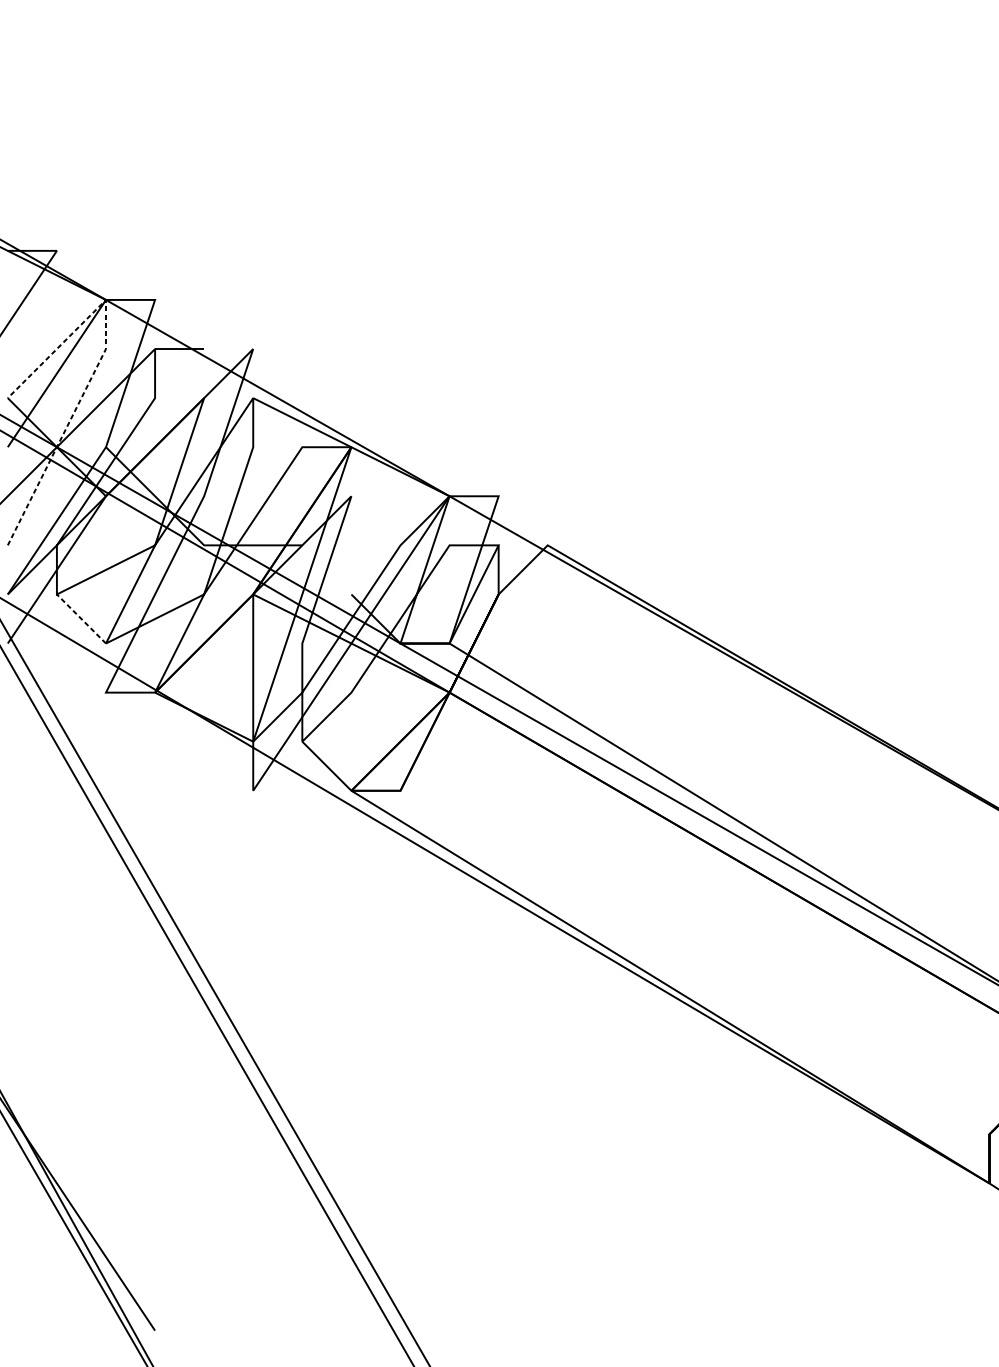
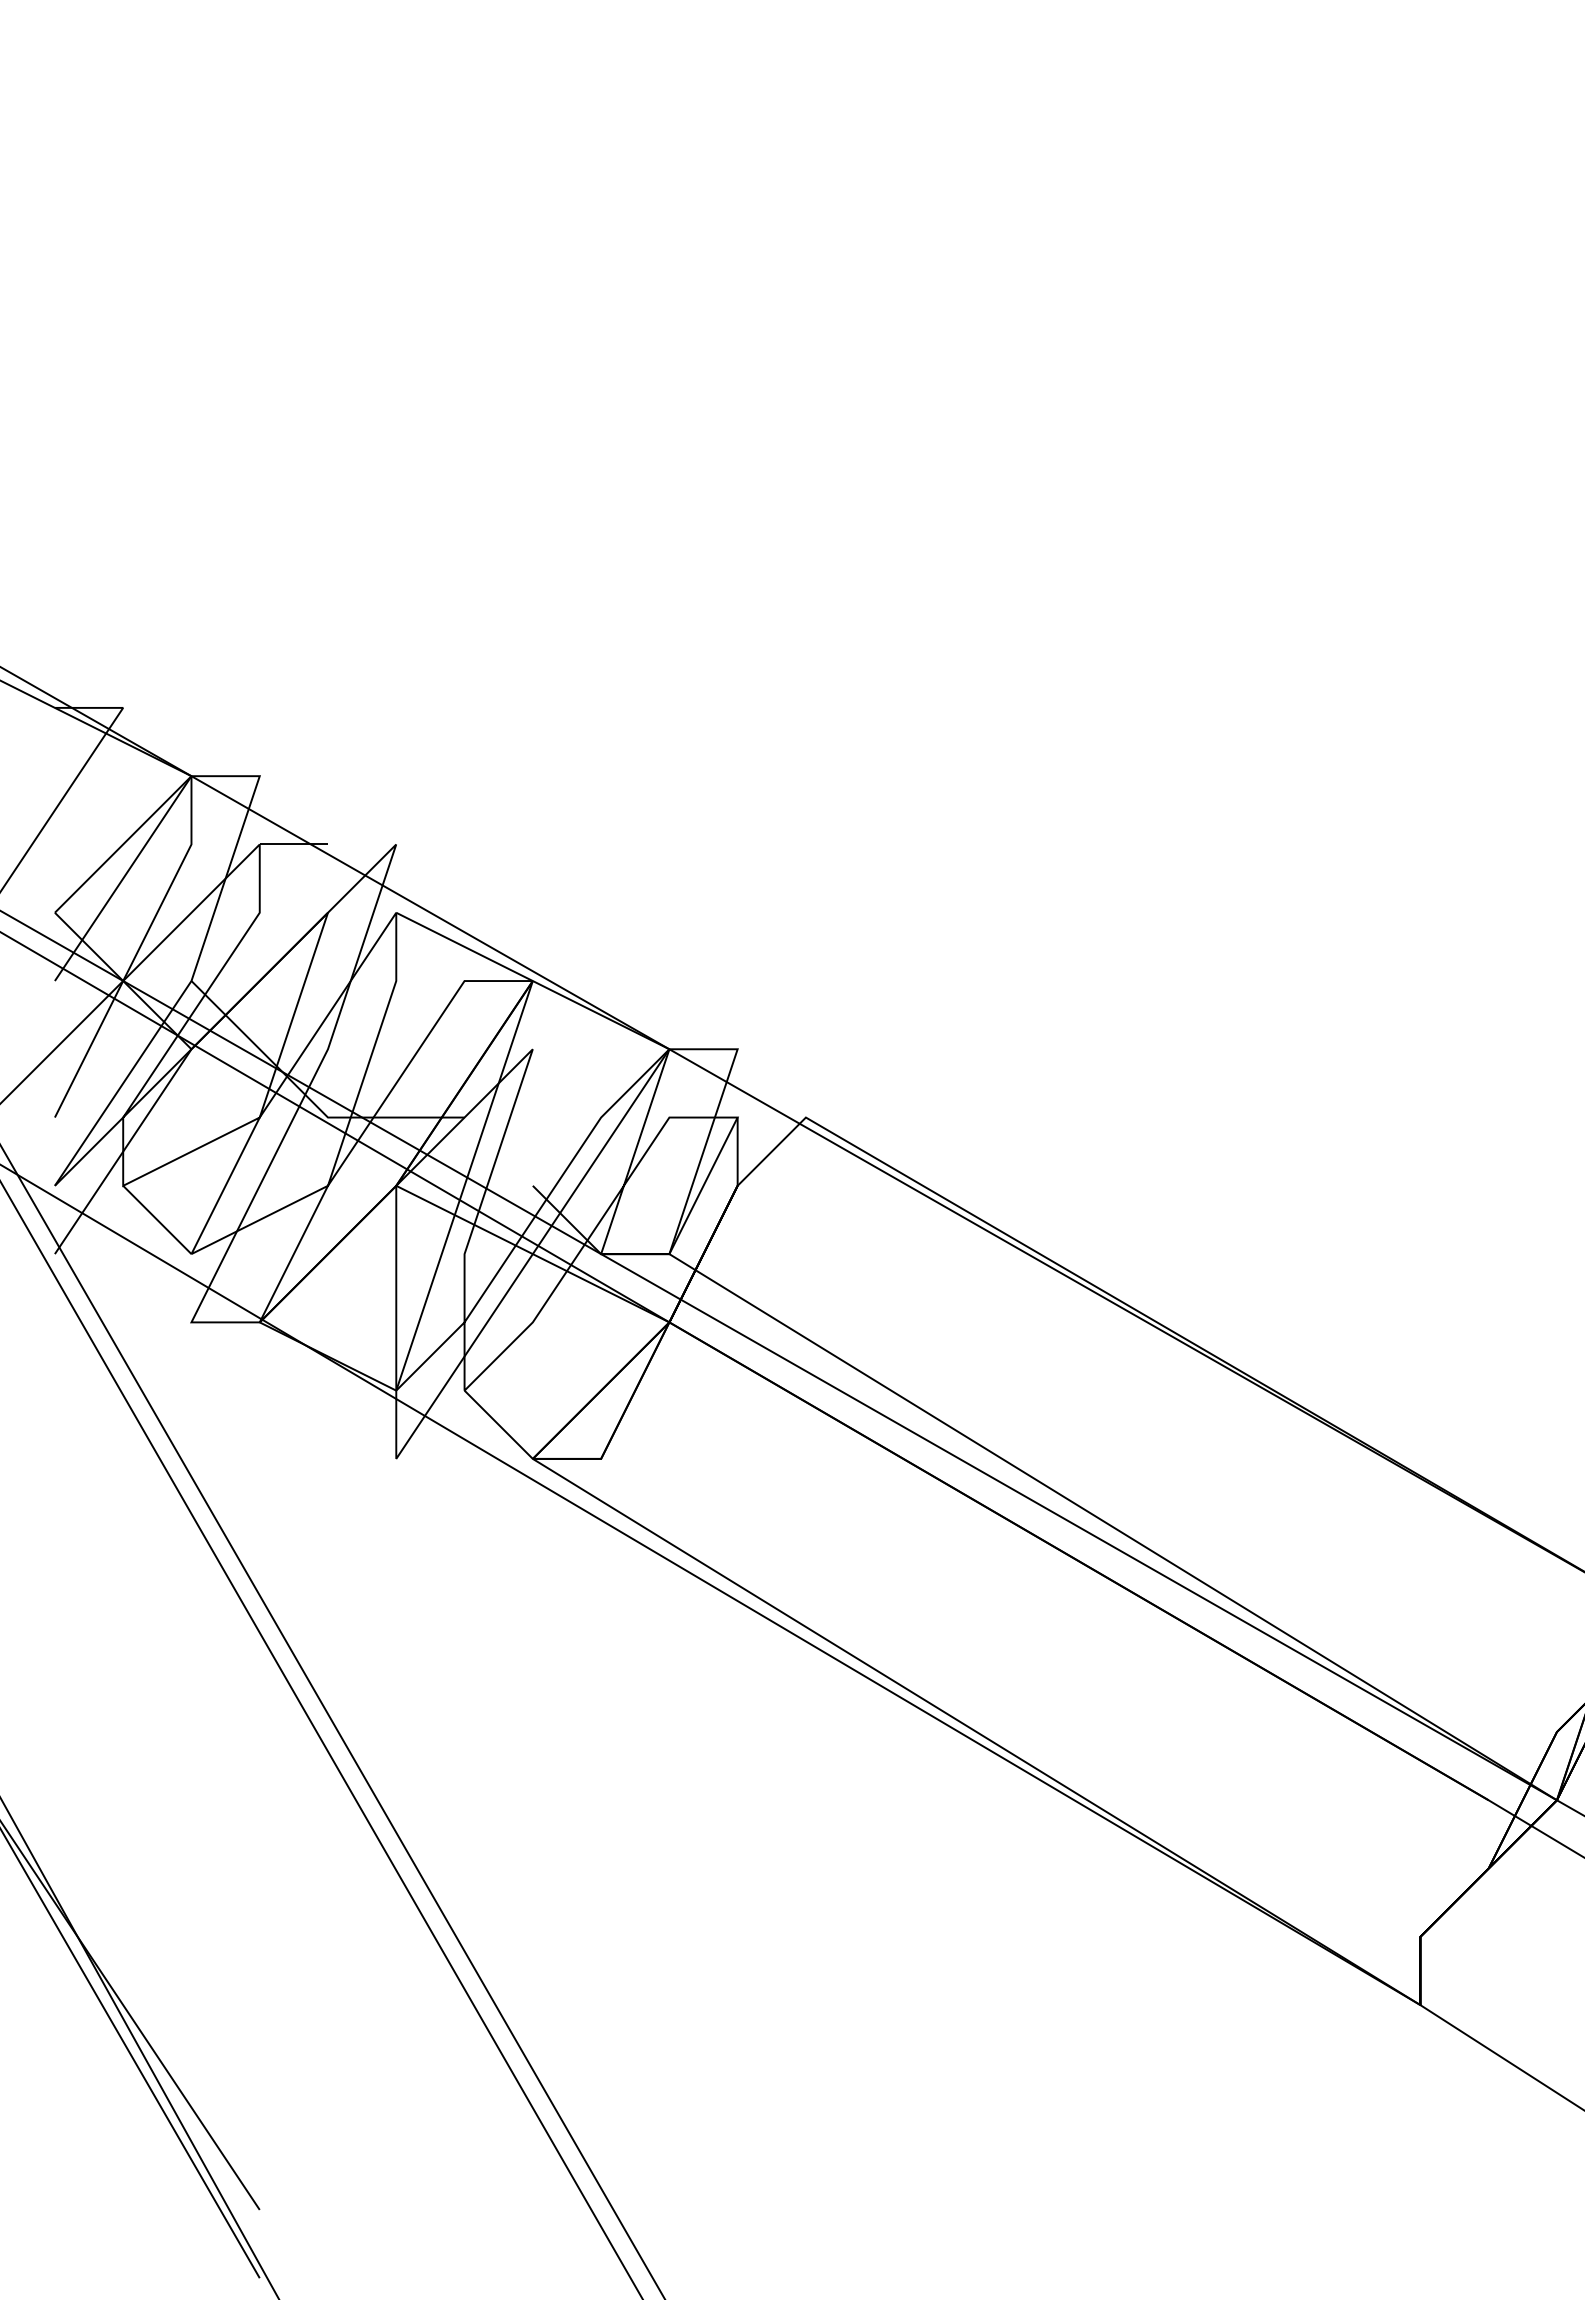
line: (99, 362) -> (182, 862), dashed -> solid
line: (80, 618) -> (156, 1219), dashed -> solid

